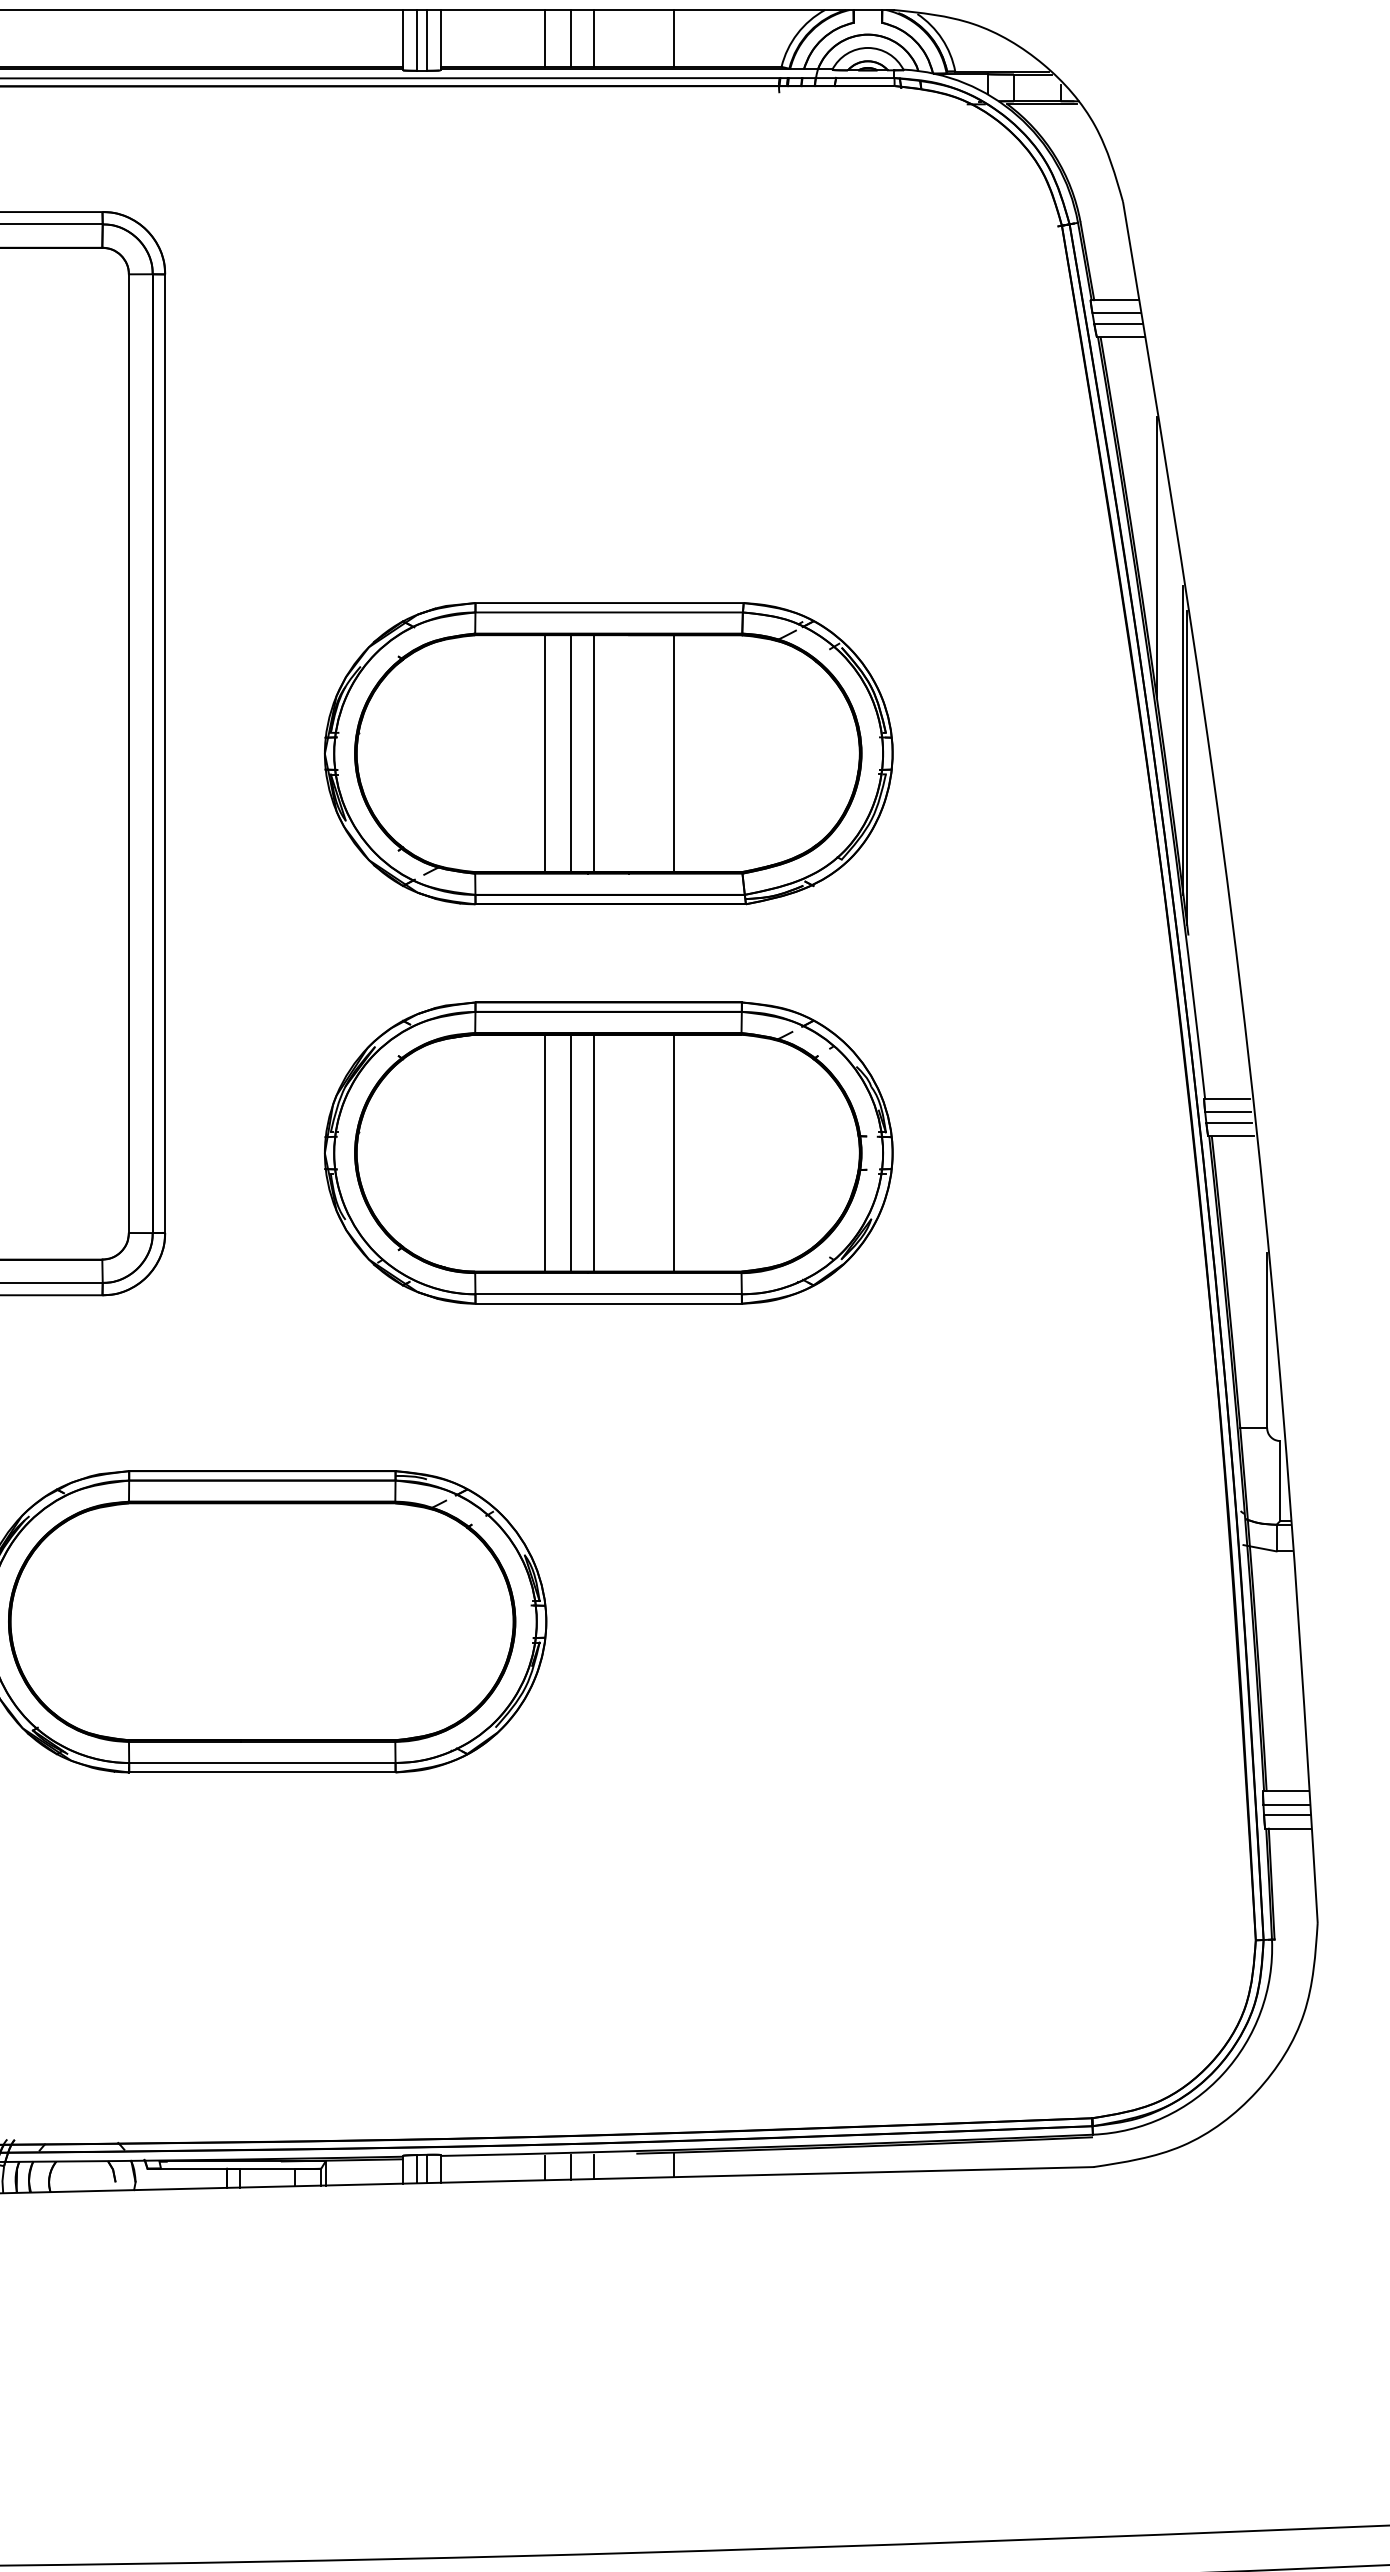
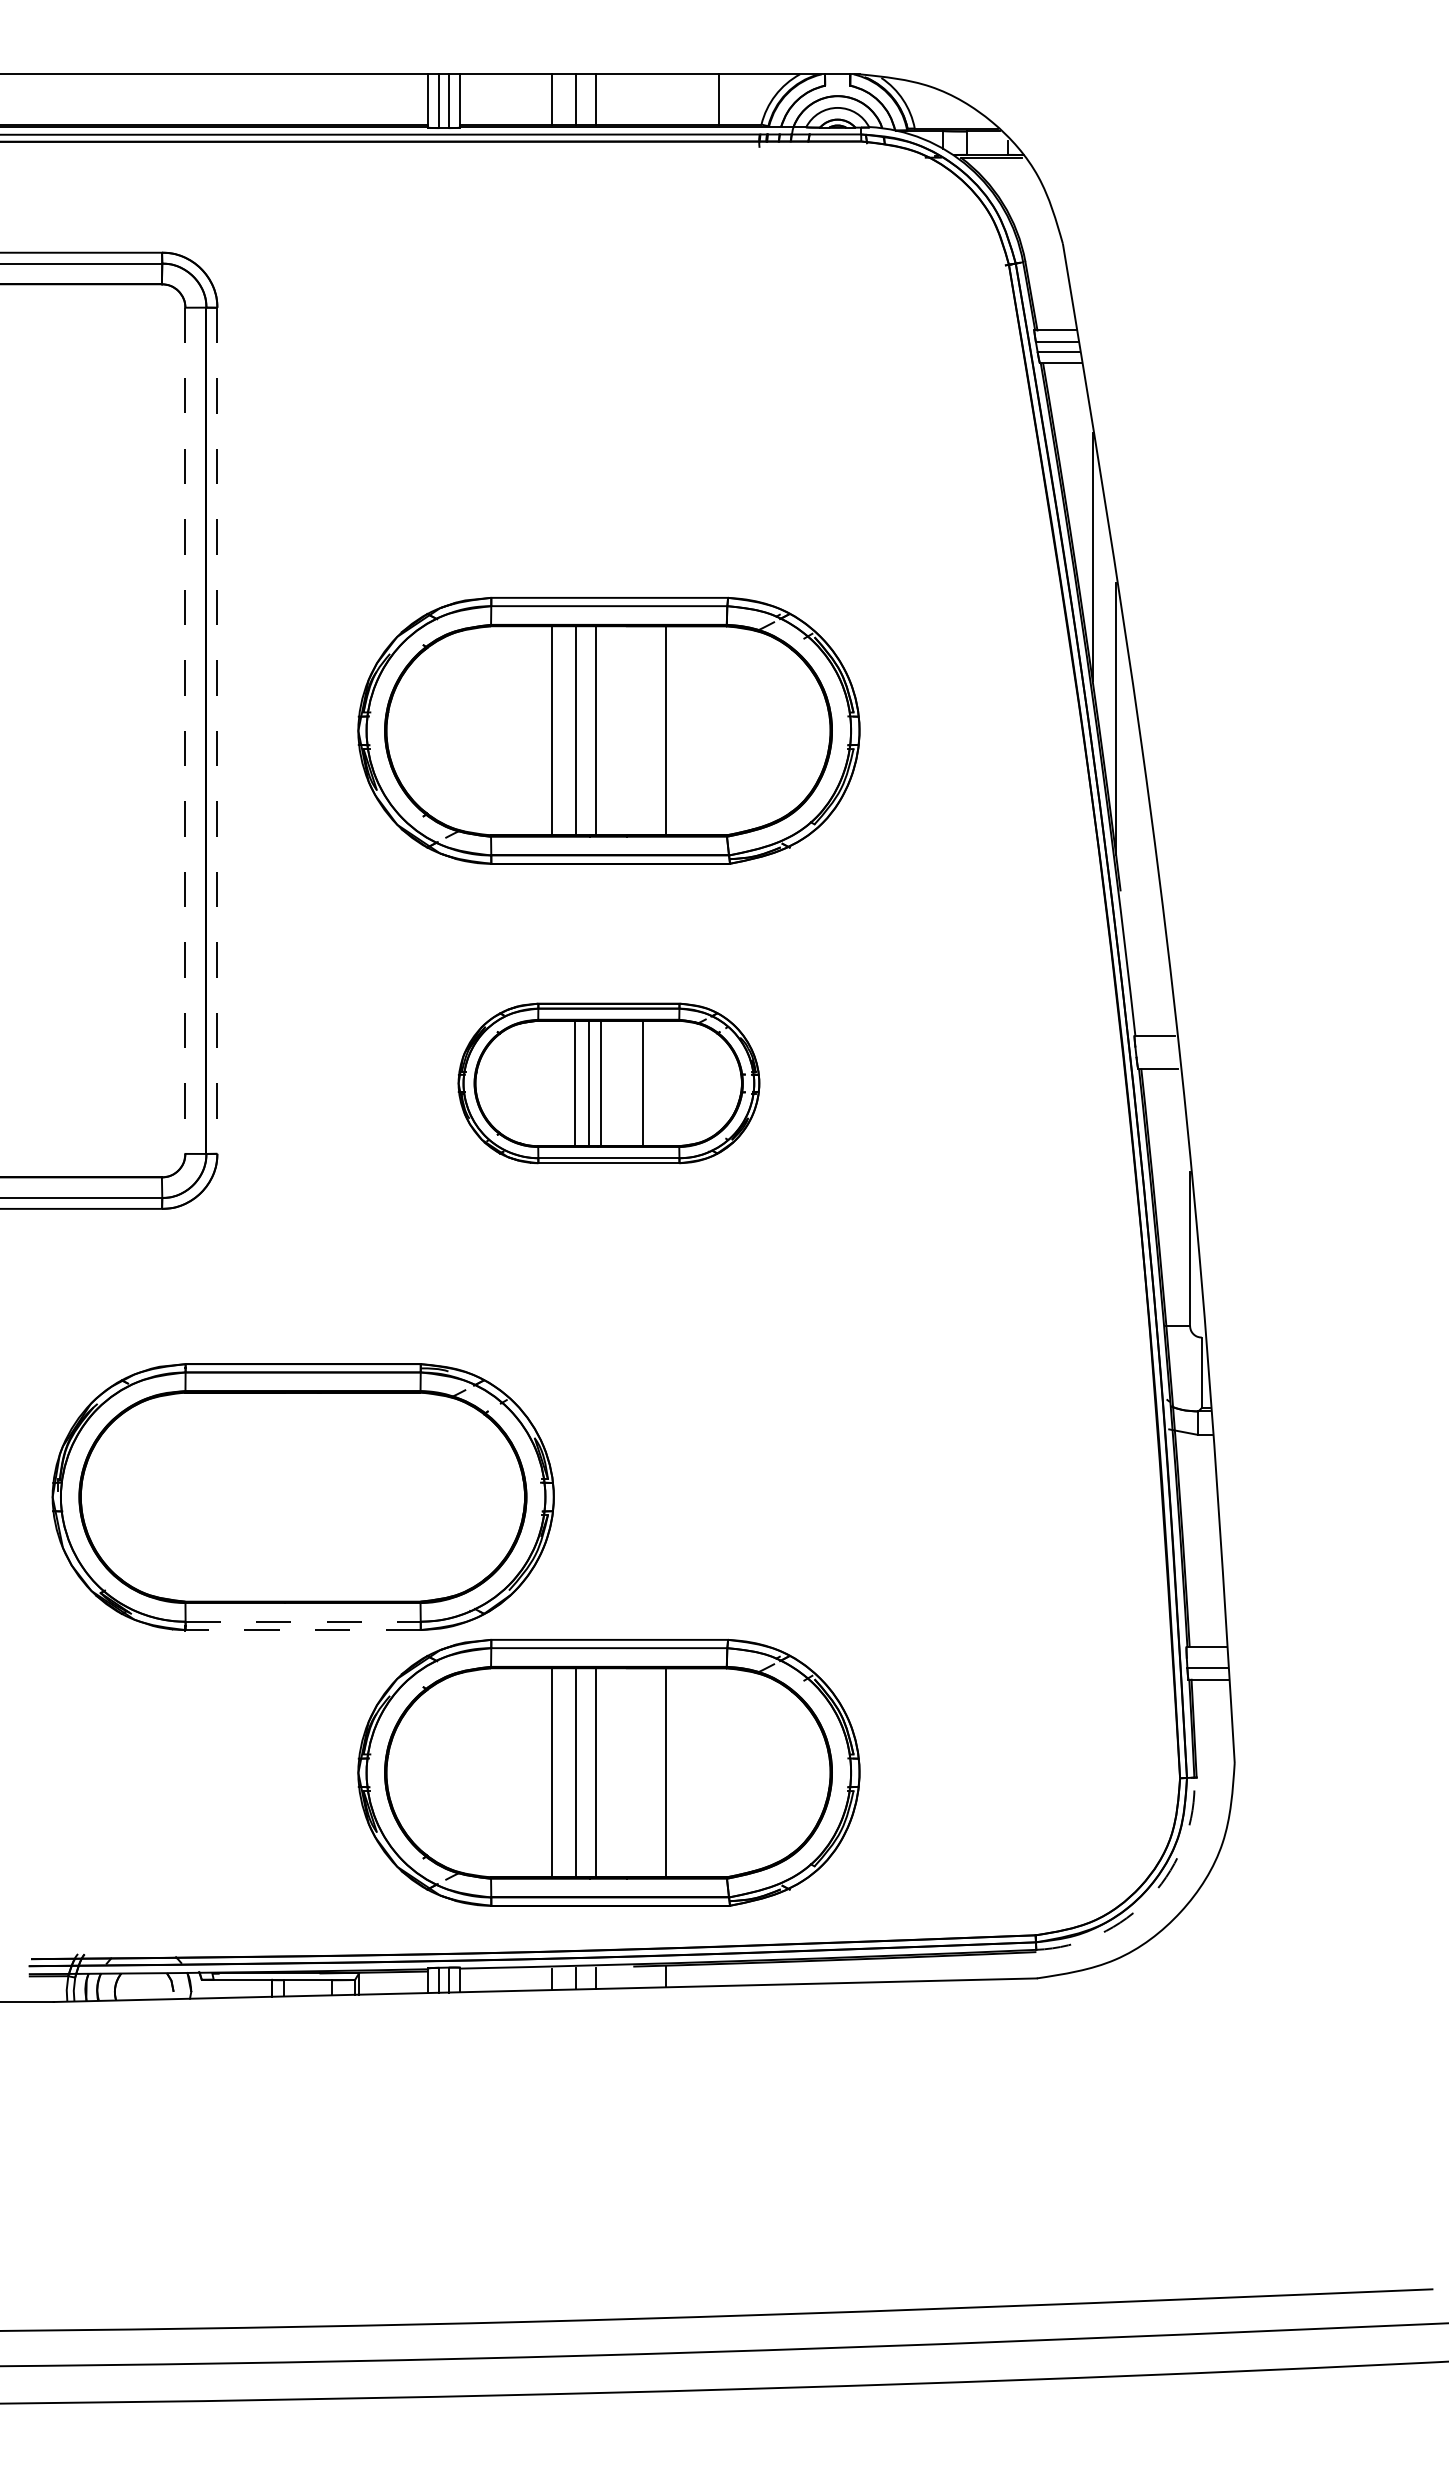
line: (673, 38) -> (719, 99), moved
line: (129, 754) -> (185, 731), solid -> dashed
line: (165, 754) -> (217, 731), solid -> dashed
line: (1187, 768) -> (1119, 743), removed
line: (1227, 1112) -> (1155, 1047), removed
line: (1229, 1122) -> (1156, 1056), removed
part: (608, 1153) -> (608, 1083), size x0.6
line: (262, 1762) -> (303, 1621), solid -> dashed
line: (262, 1772) -> (303, 1630), solid -> dashed
line: (1285, 1804) -> (1206, 1658), removed
part: (608, 1933) -> (608, 1772), added
arc: (1223, 2074) -> (1151, 1896), solid -> dashed

